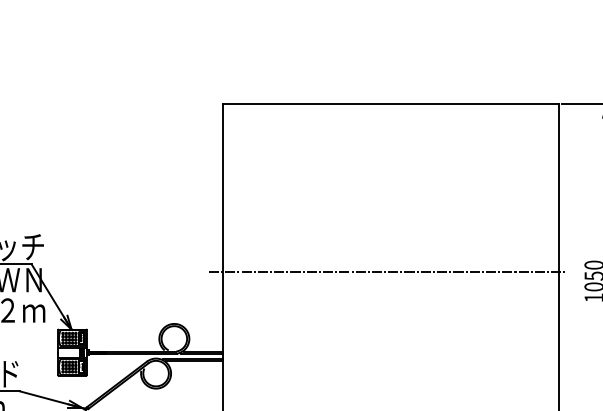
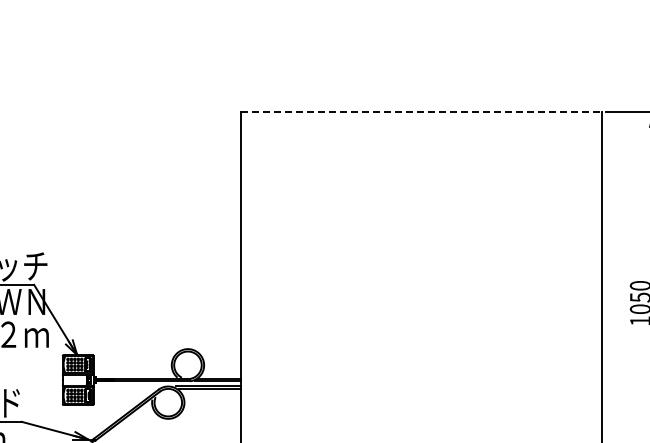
line: (391, 104) -> (421, 112), solid -> dashed
line: (388, 271) -> (418, 292), removed

